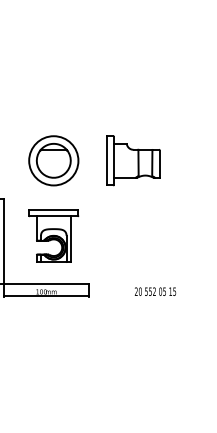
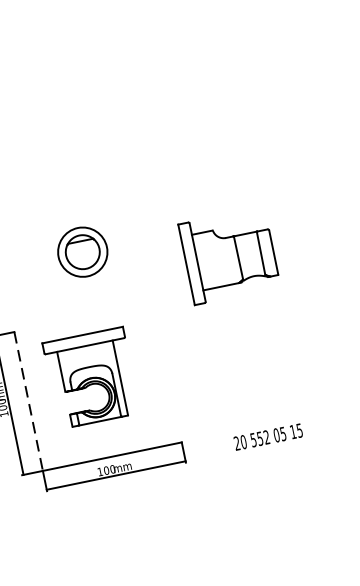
part: (53, 160) -> (82, 251), size x0.6
part: (133, 160) -> (229, 255), moved
part: (53, 235) -> (90, 377), moved
line: (4, 242) -> (29, 402), solid -> dashed
text: (155, 291) -> (268, 436), moved

